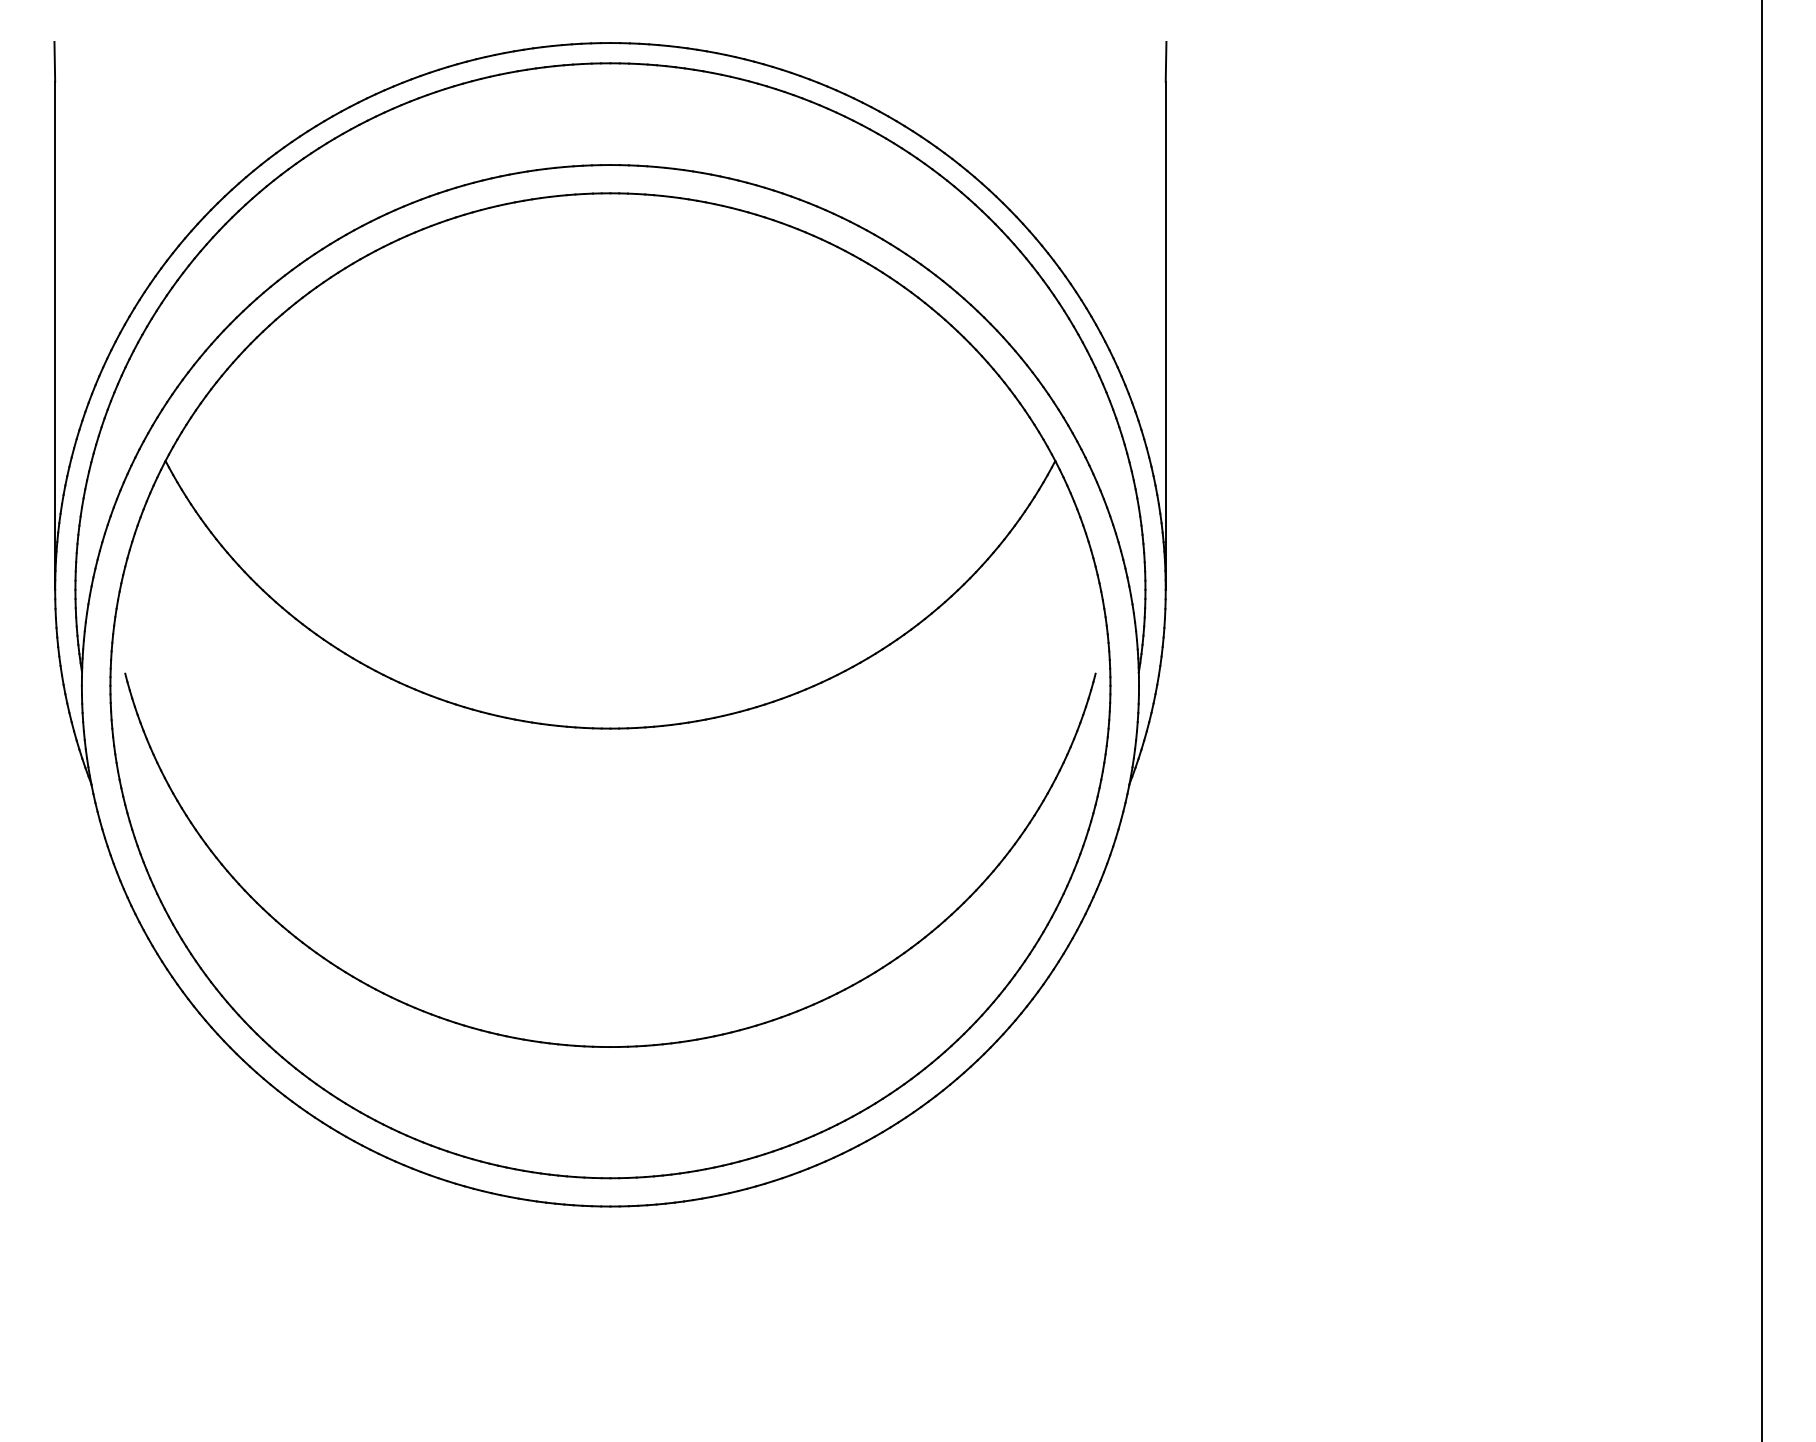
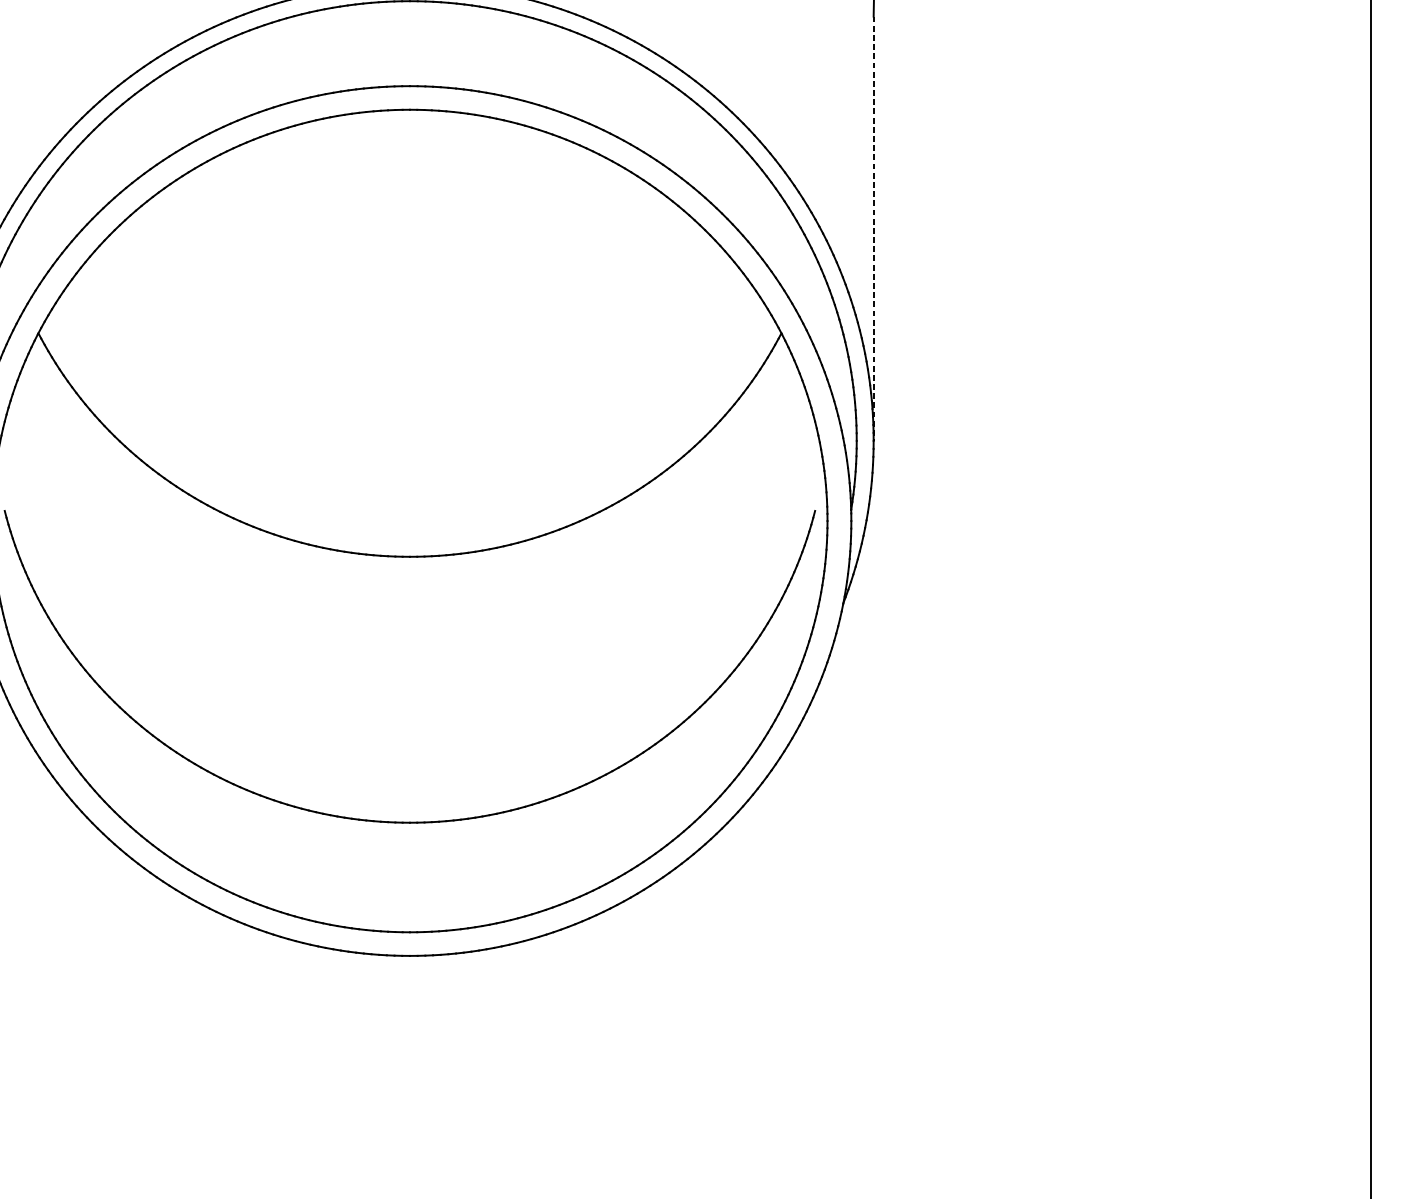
line: (1165, 336) -> (873, 229), solid -> dashed

